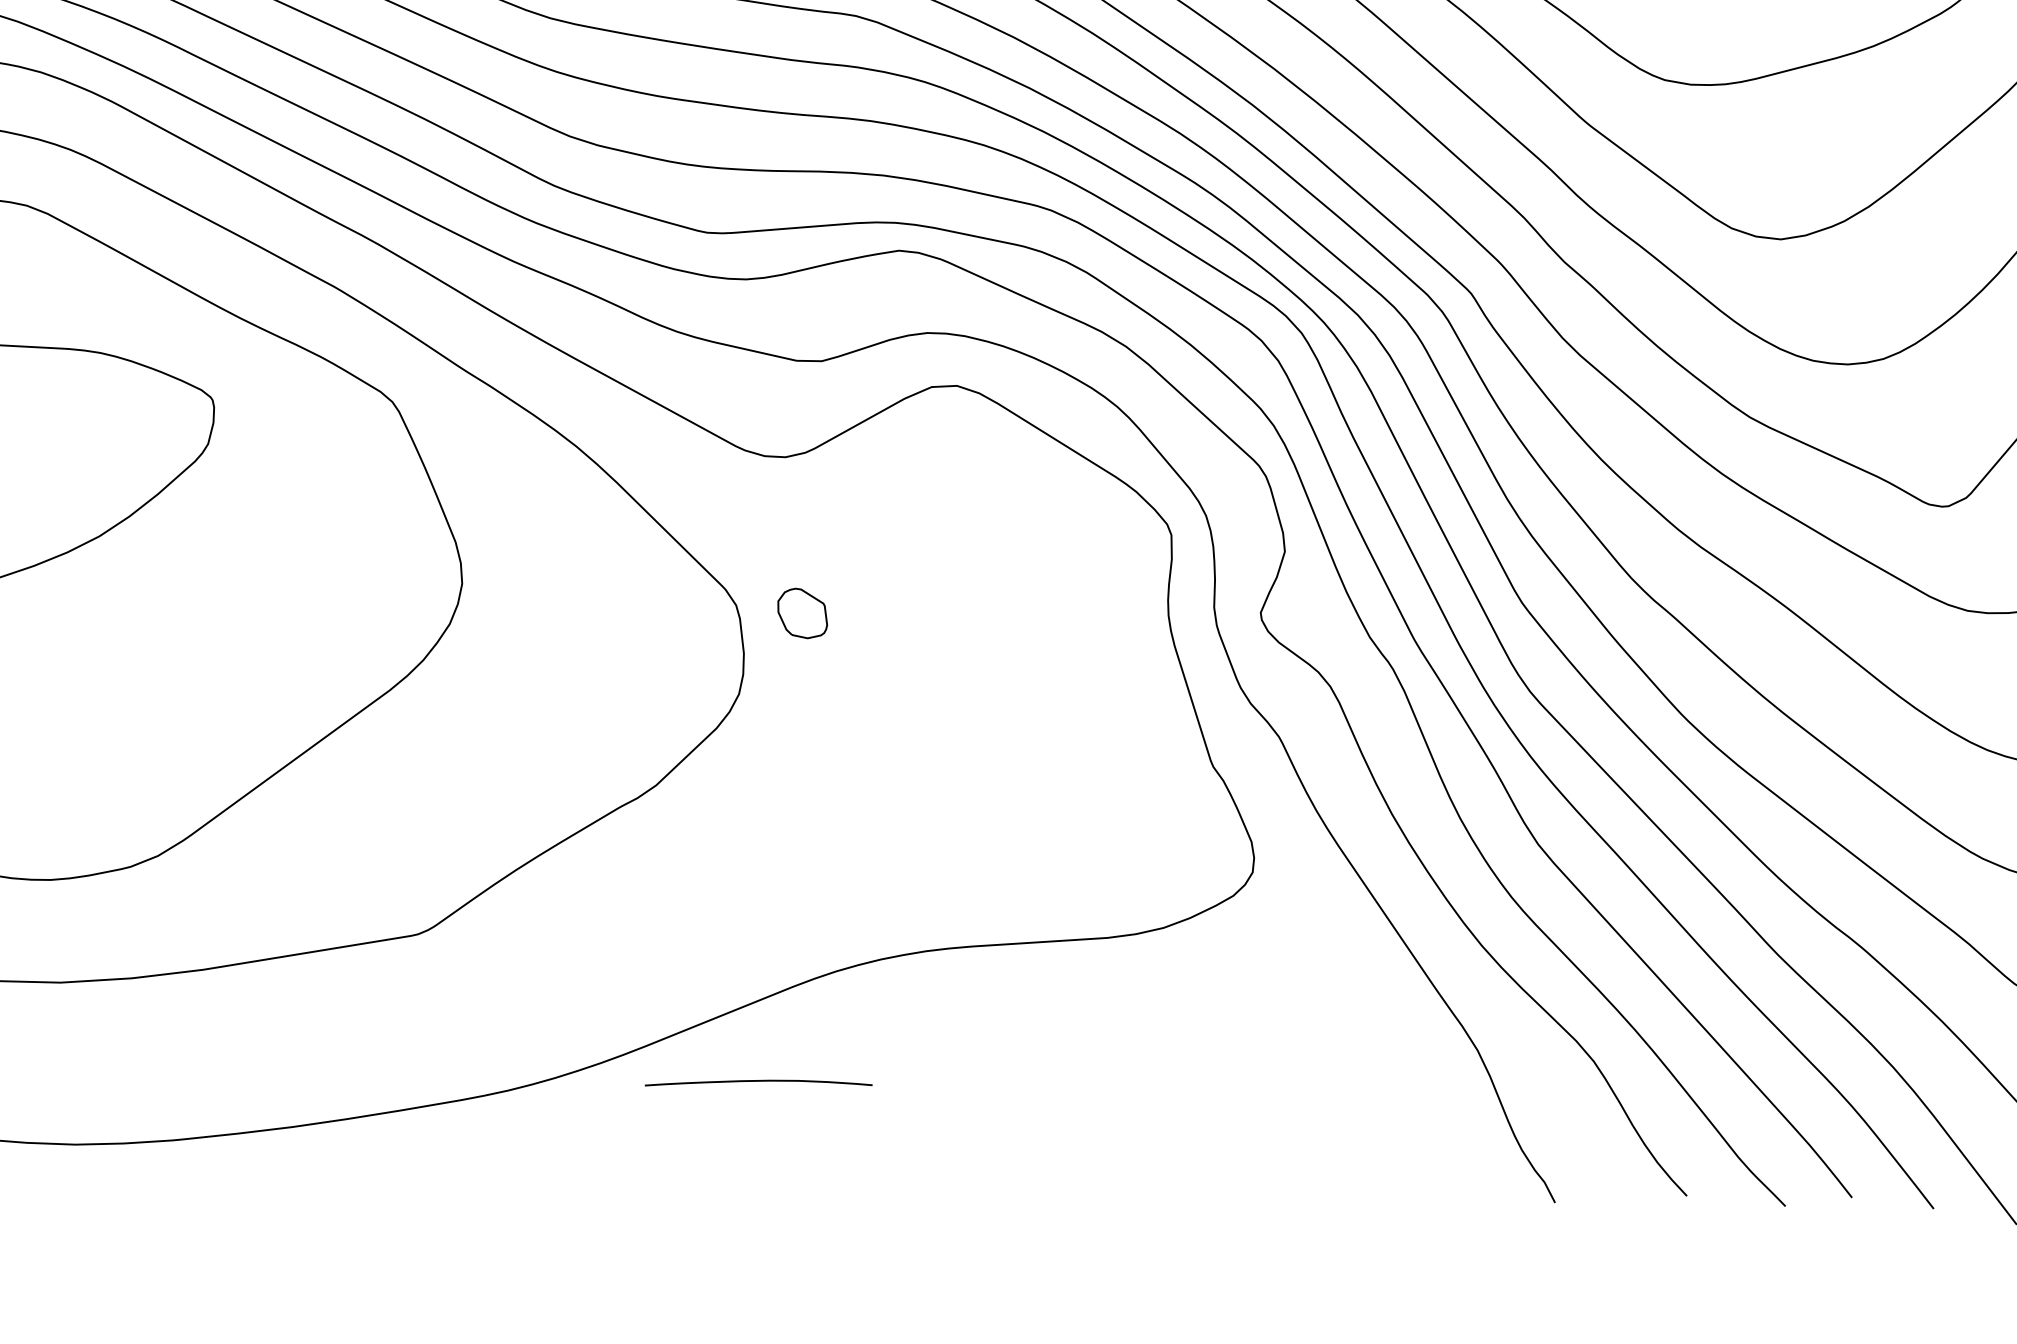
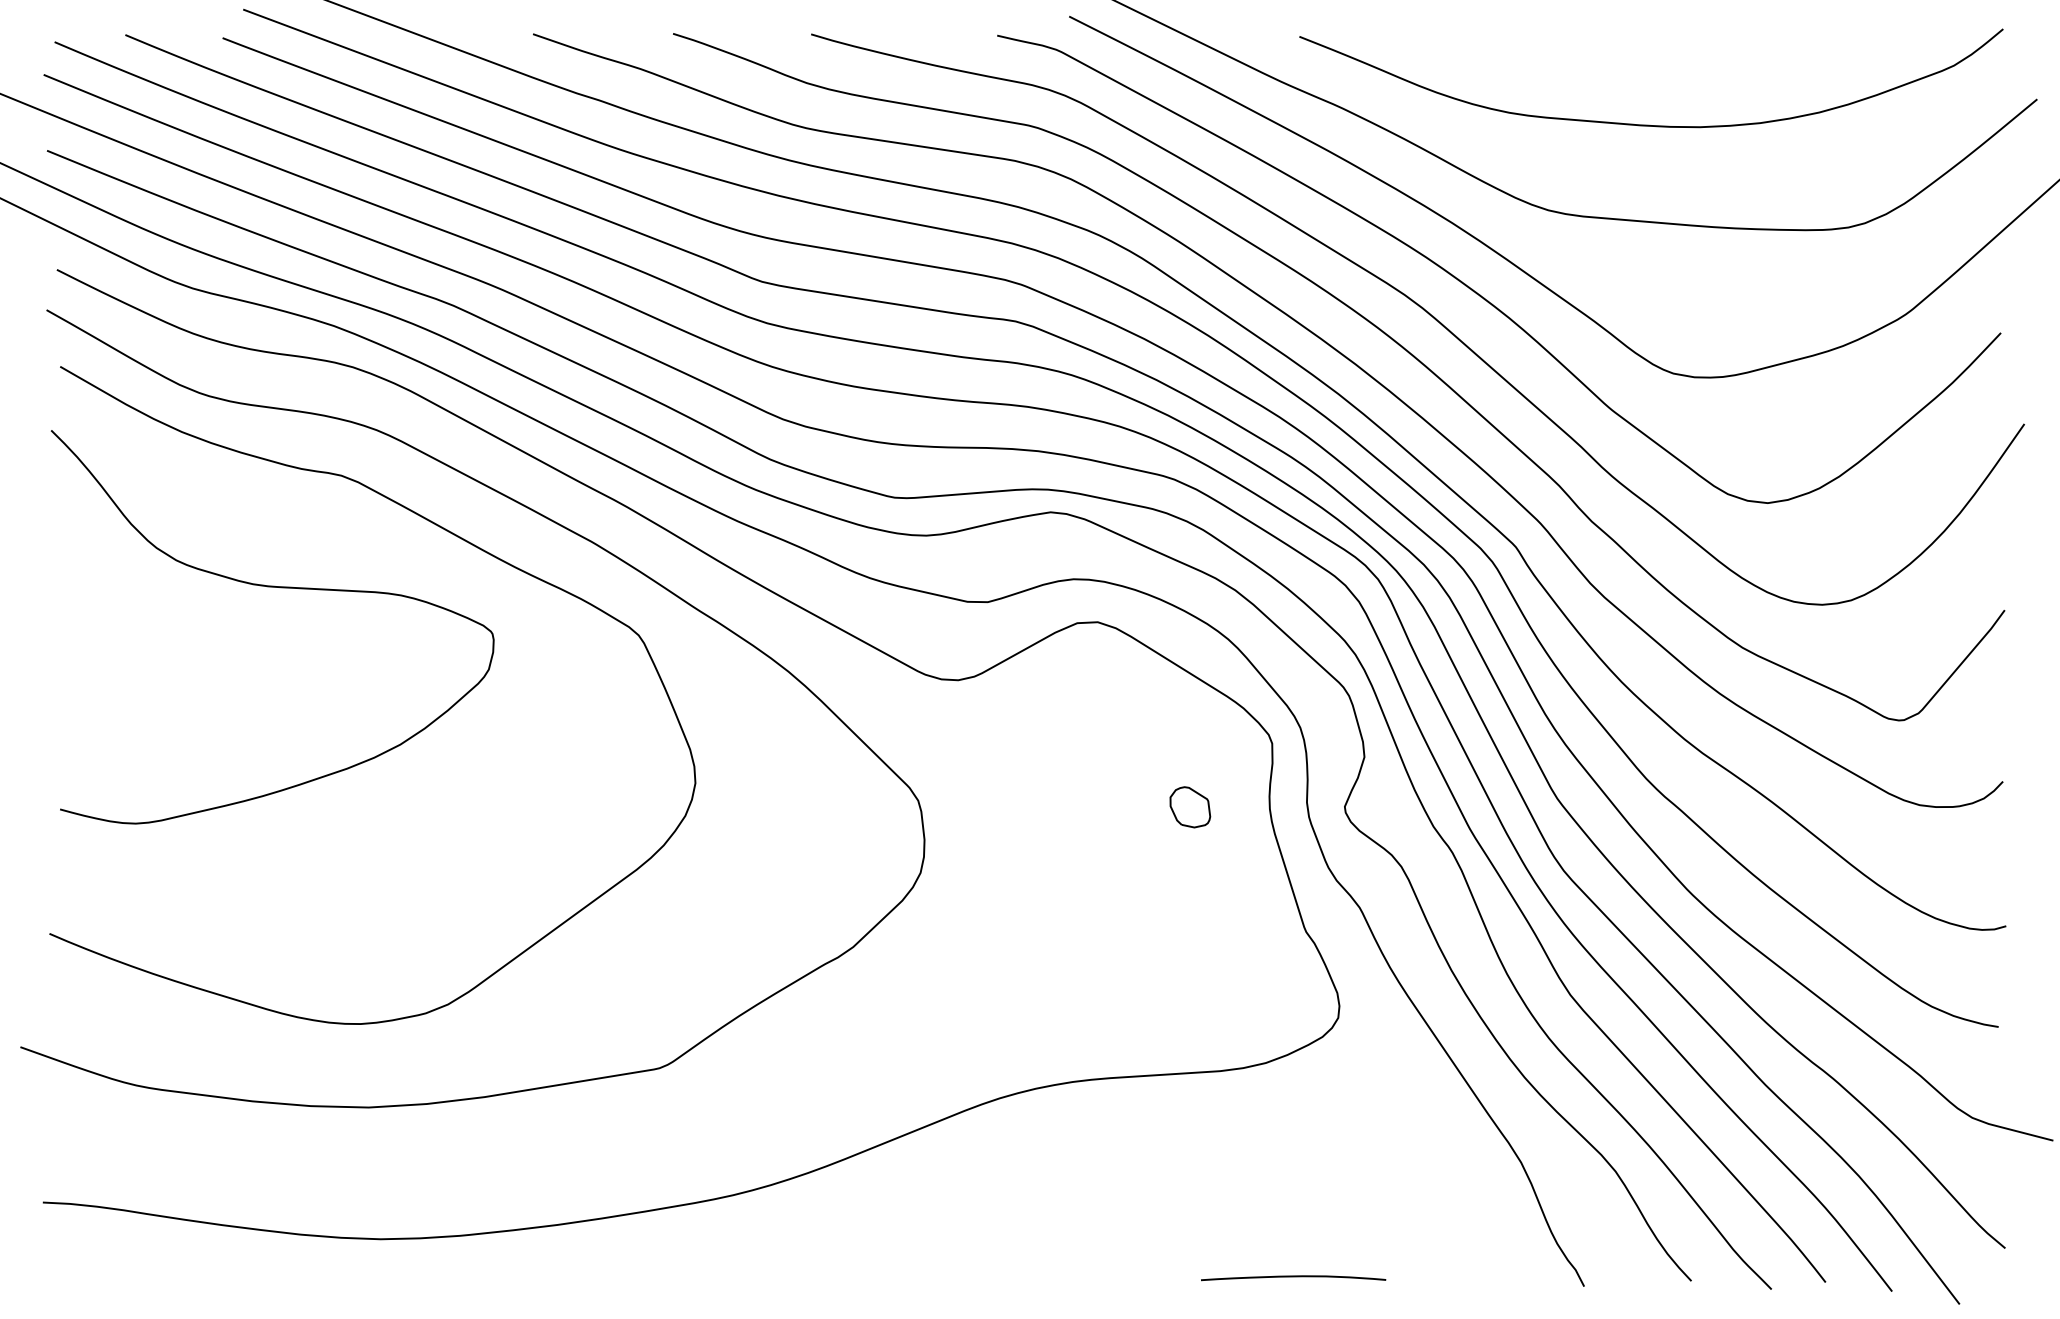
part: (802, 613) -> (1190, 807), moved
curve: (758, 1082) -> (1293, 1277), moved

